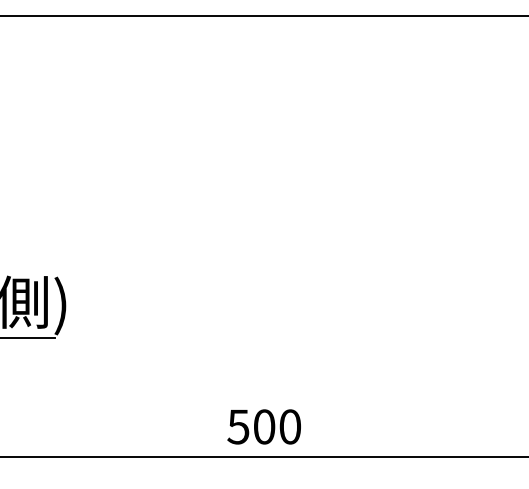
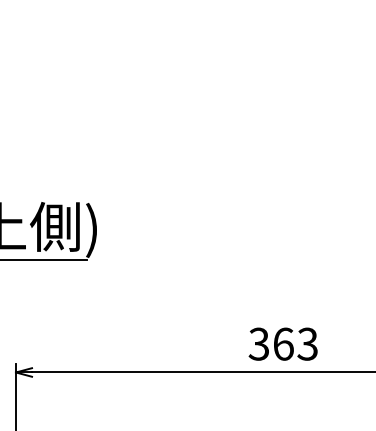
text: (263, 426) -> (282, 343), 500 -> 363

